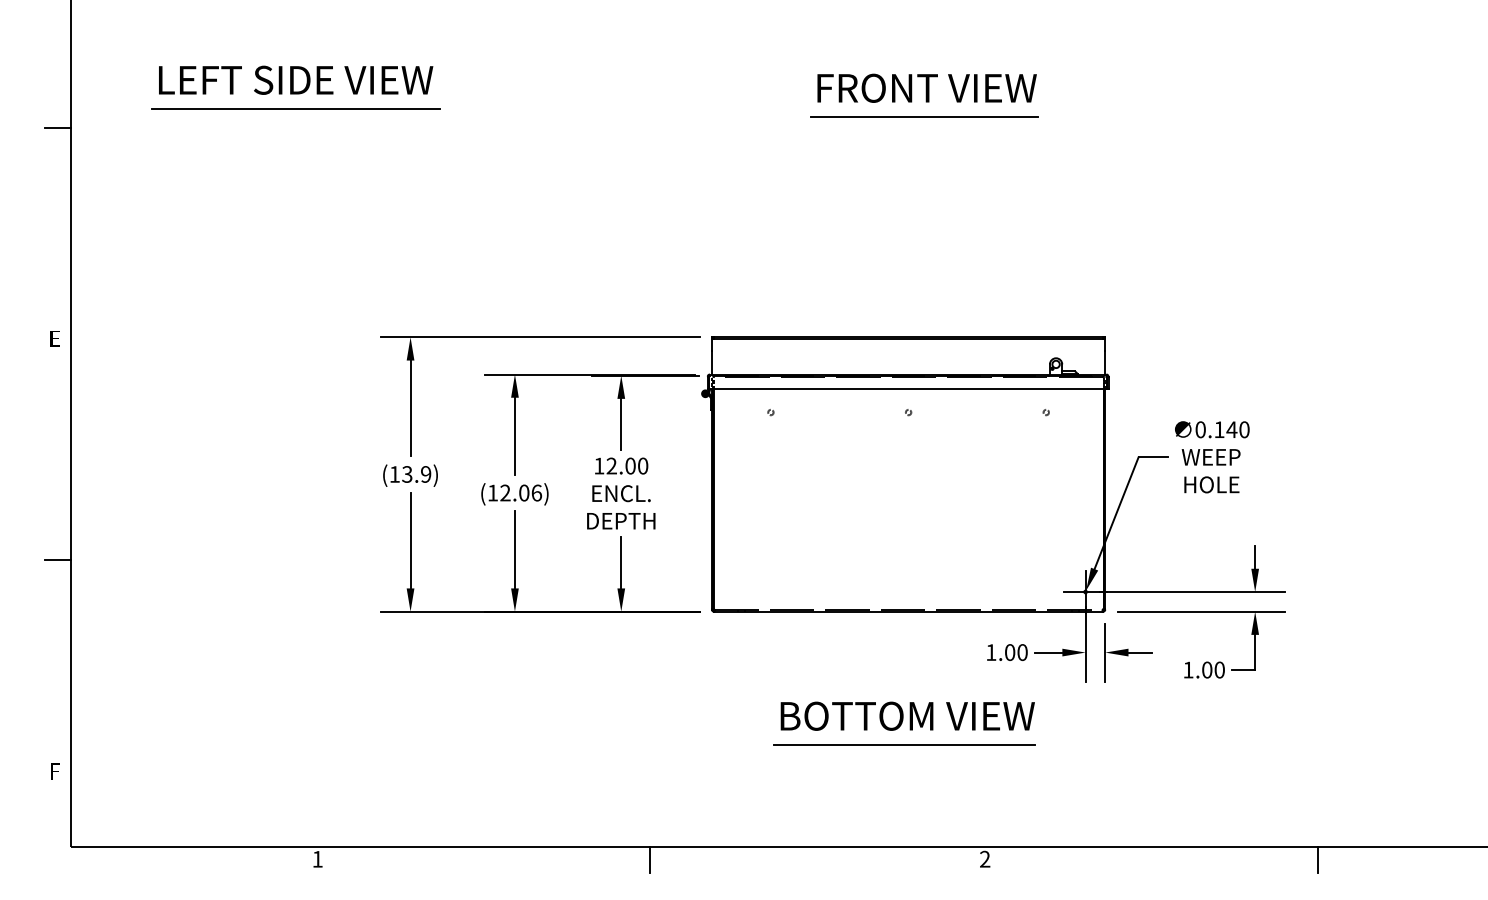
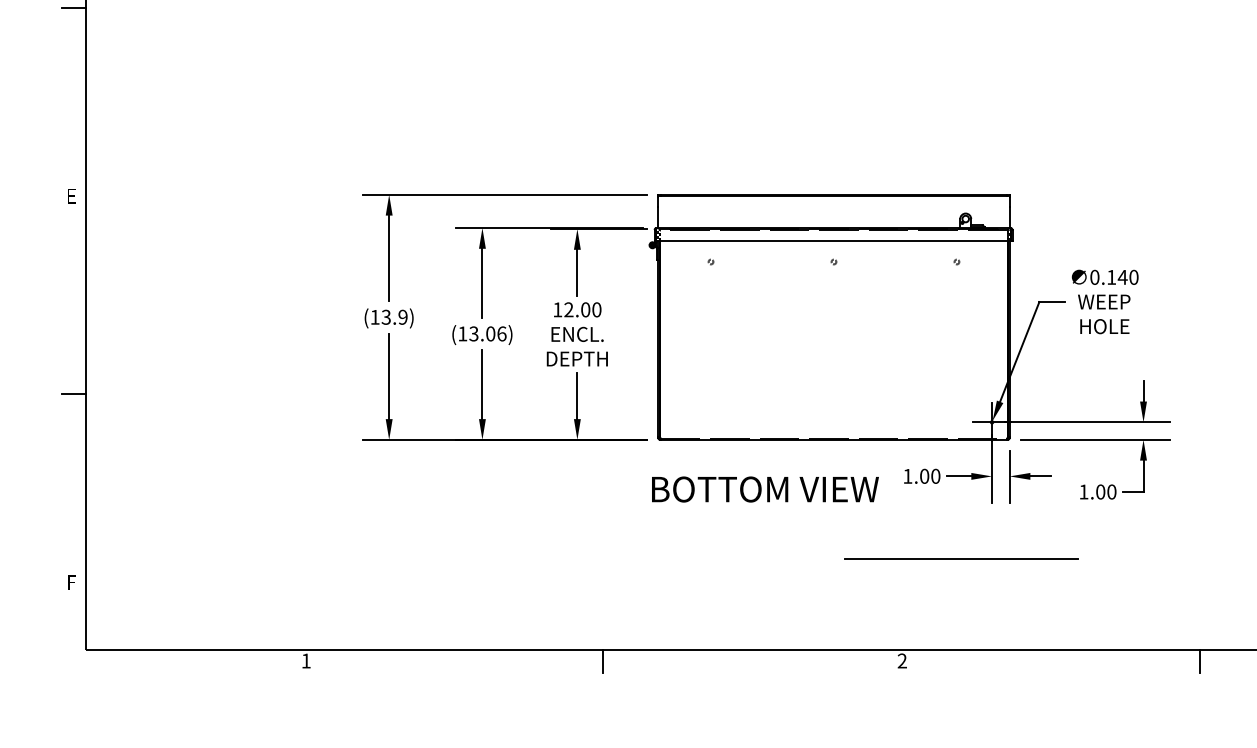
text: (505, 493) -> (473, 334), (12.06) -> (13.06)
text: (907, 715) -> (765, 488), moved
line: (904, 744) -> (961, 558), moved

